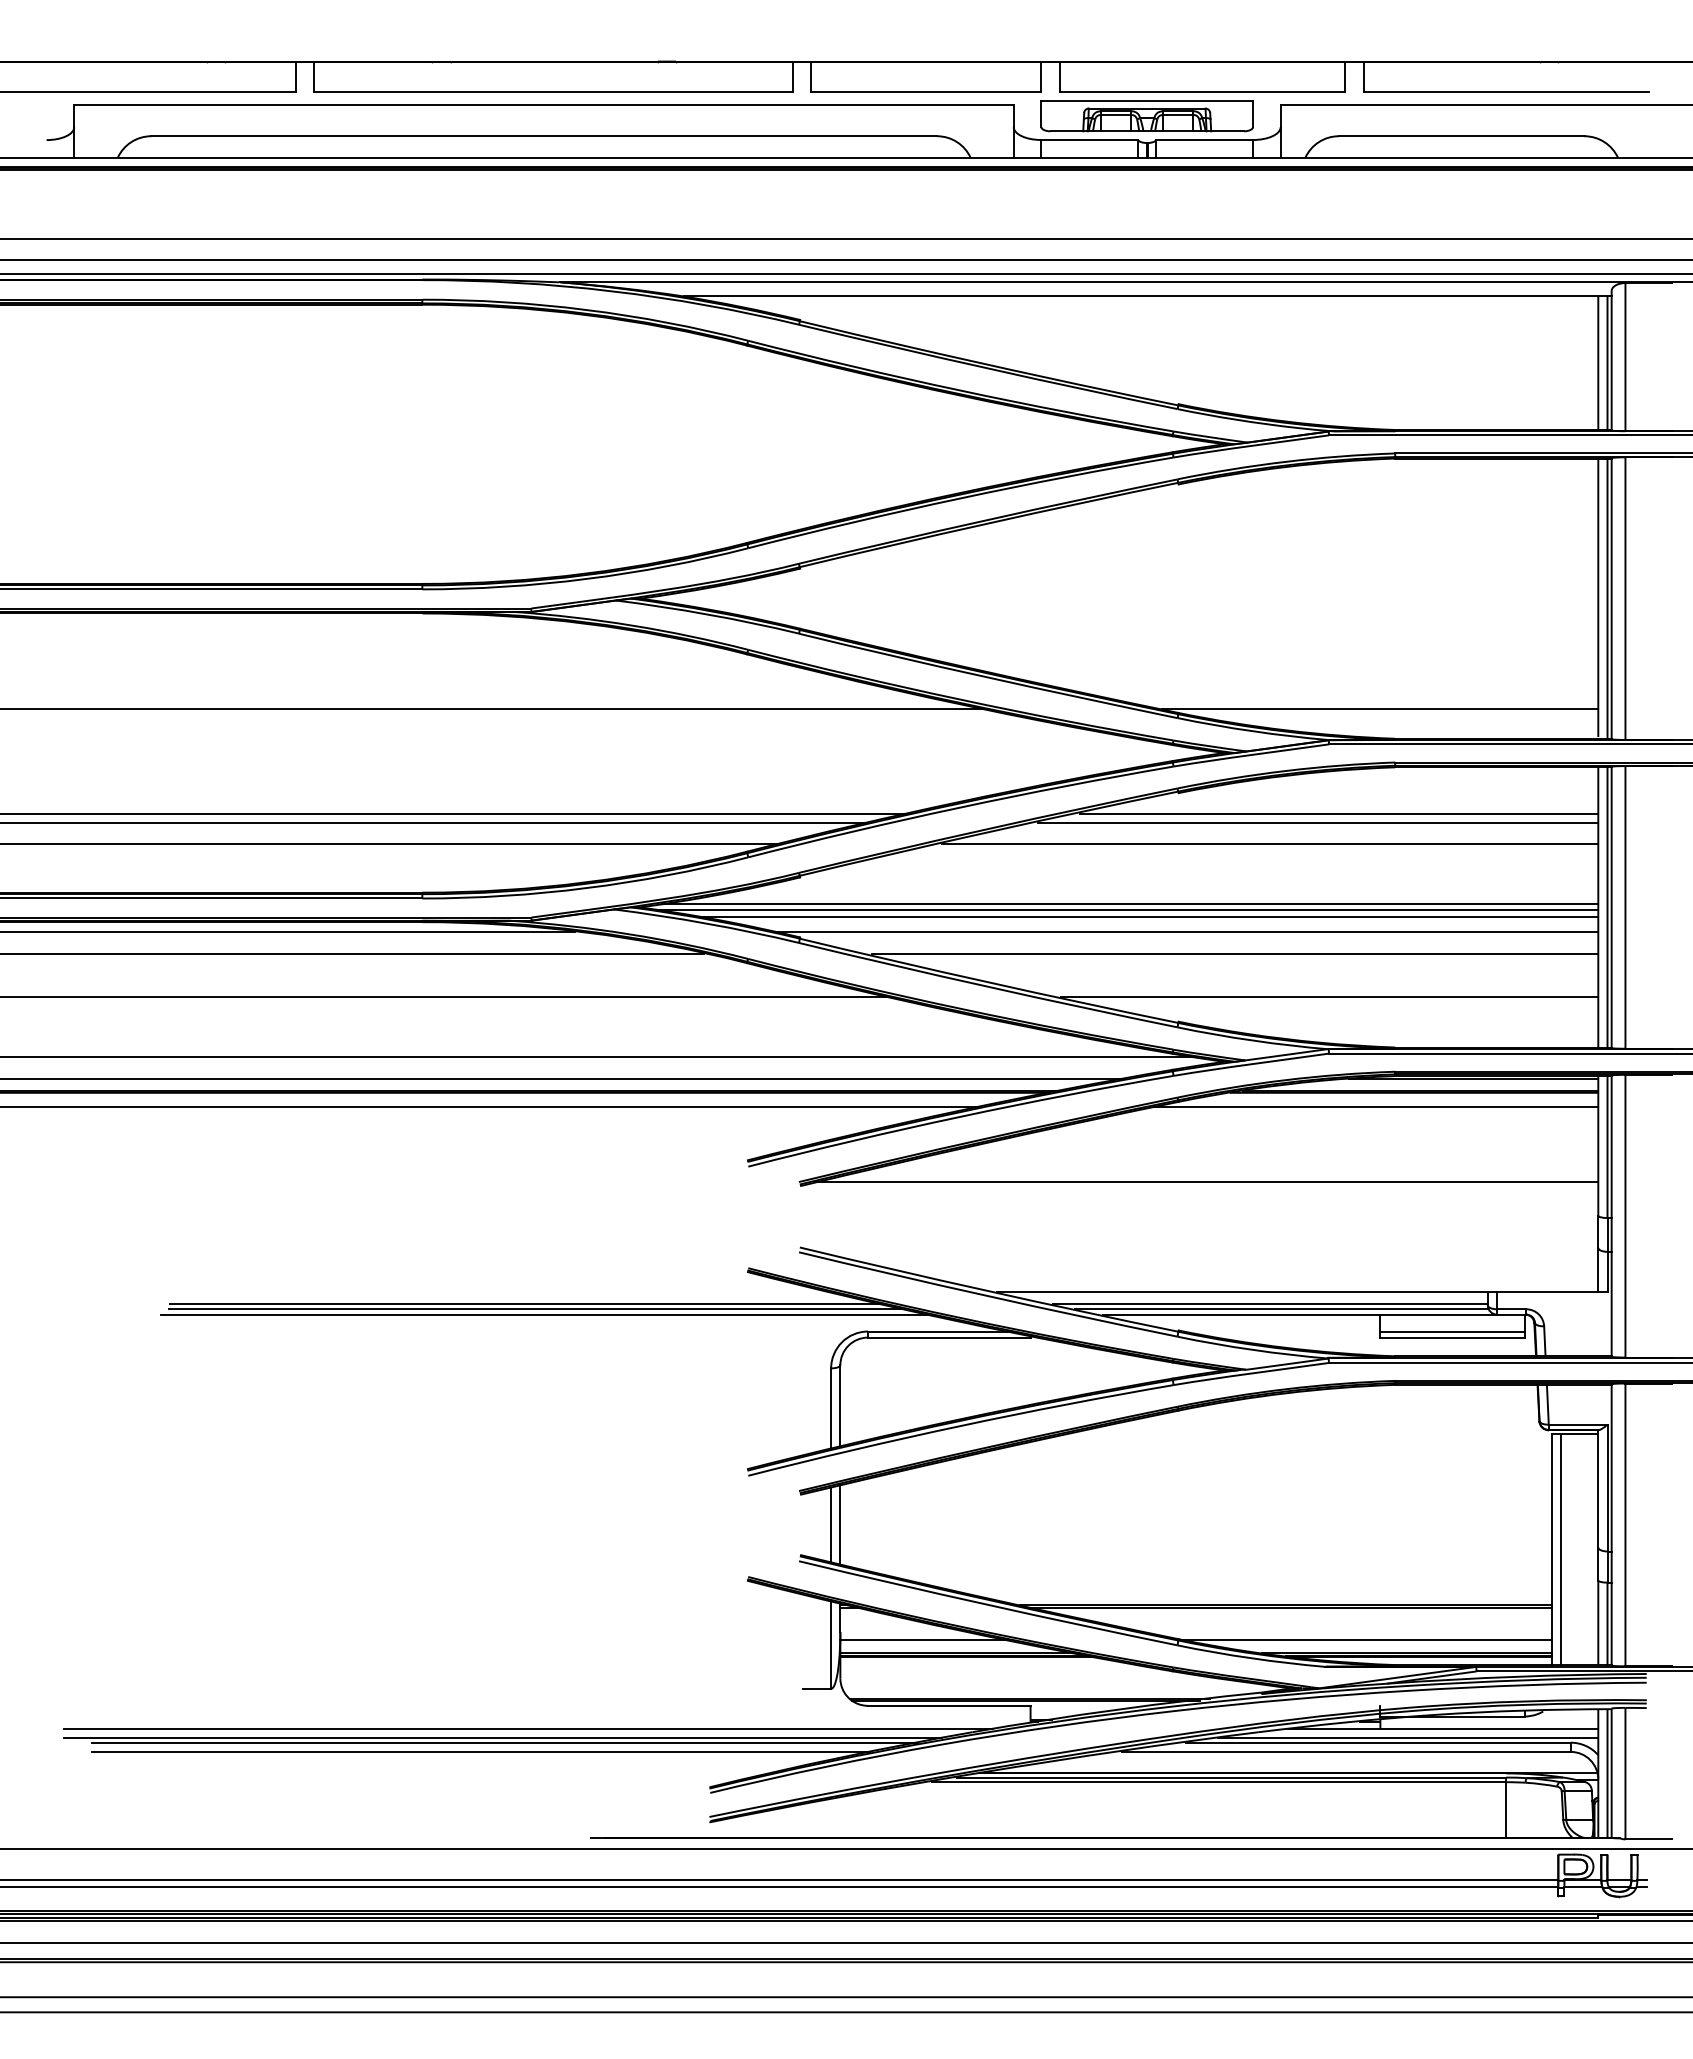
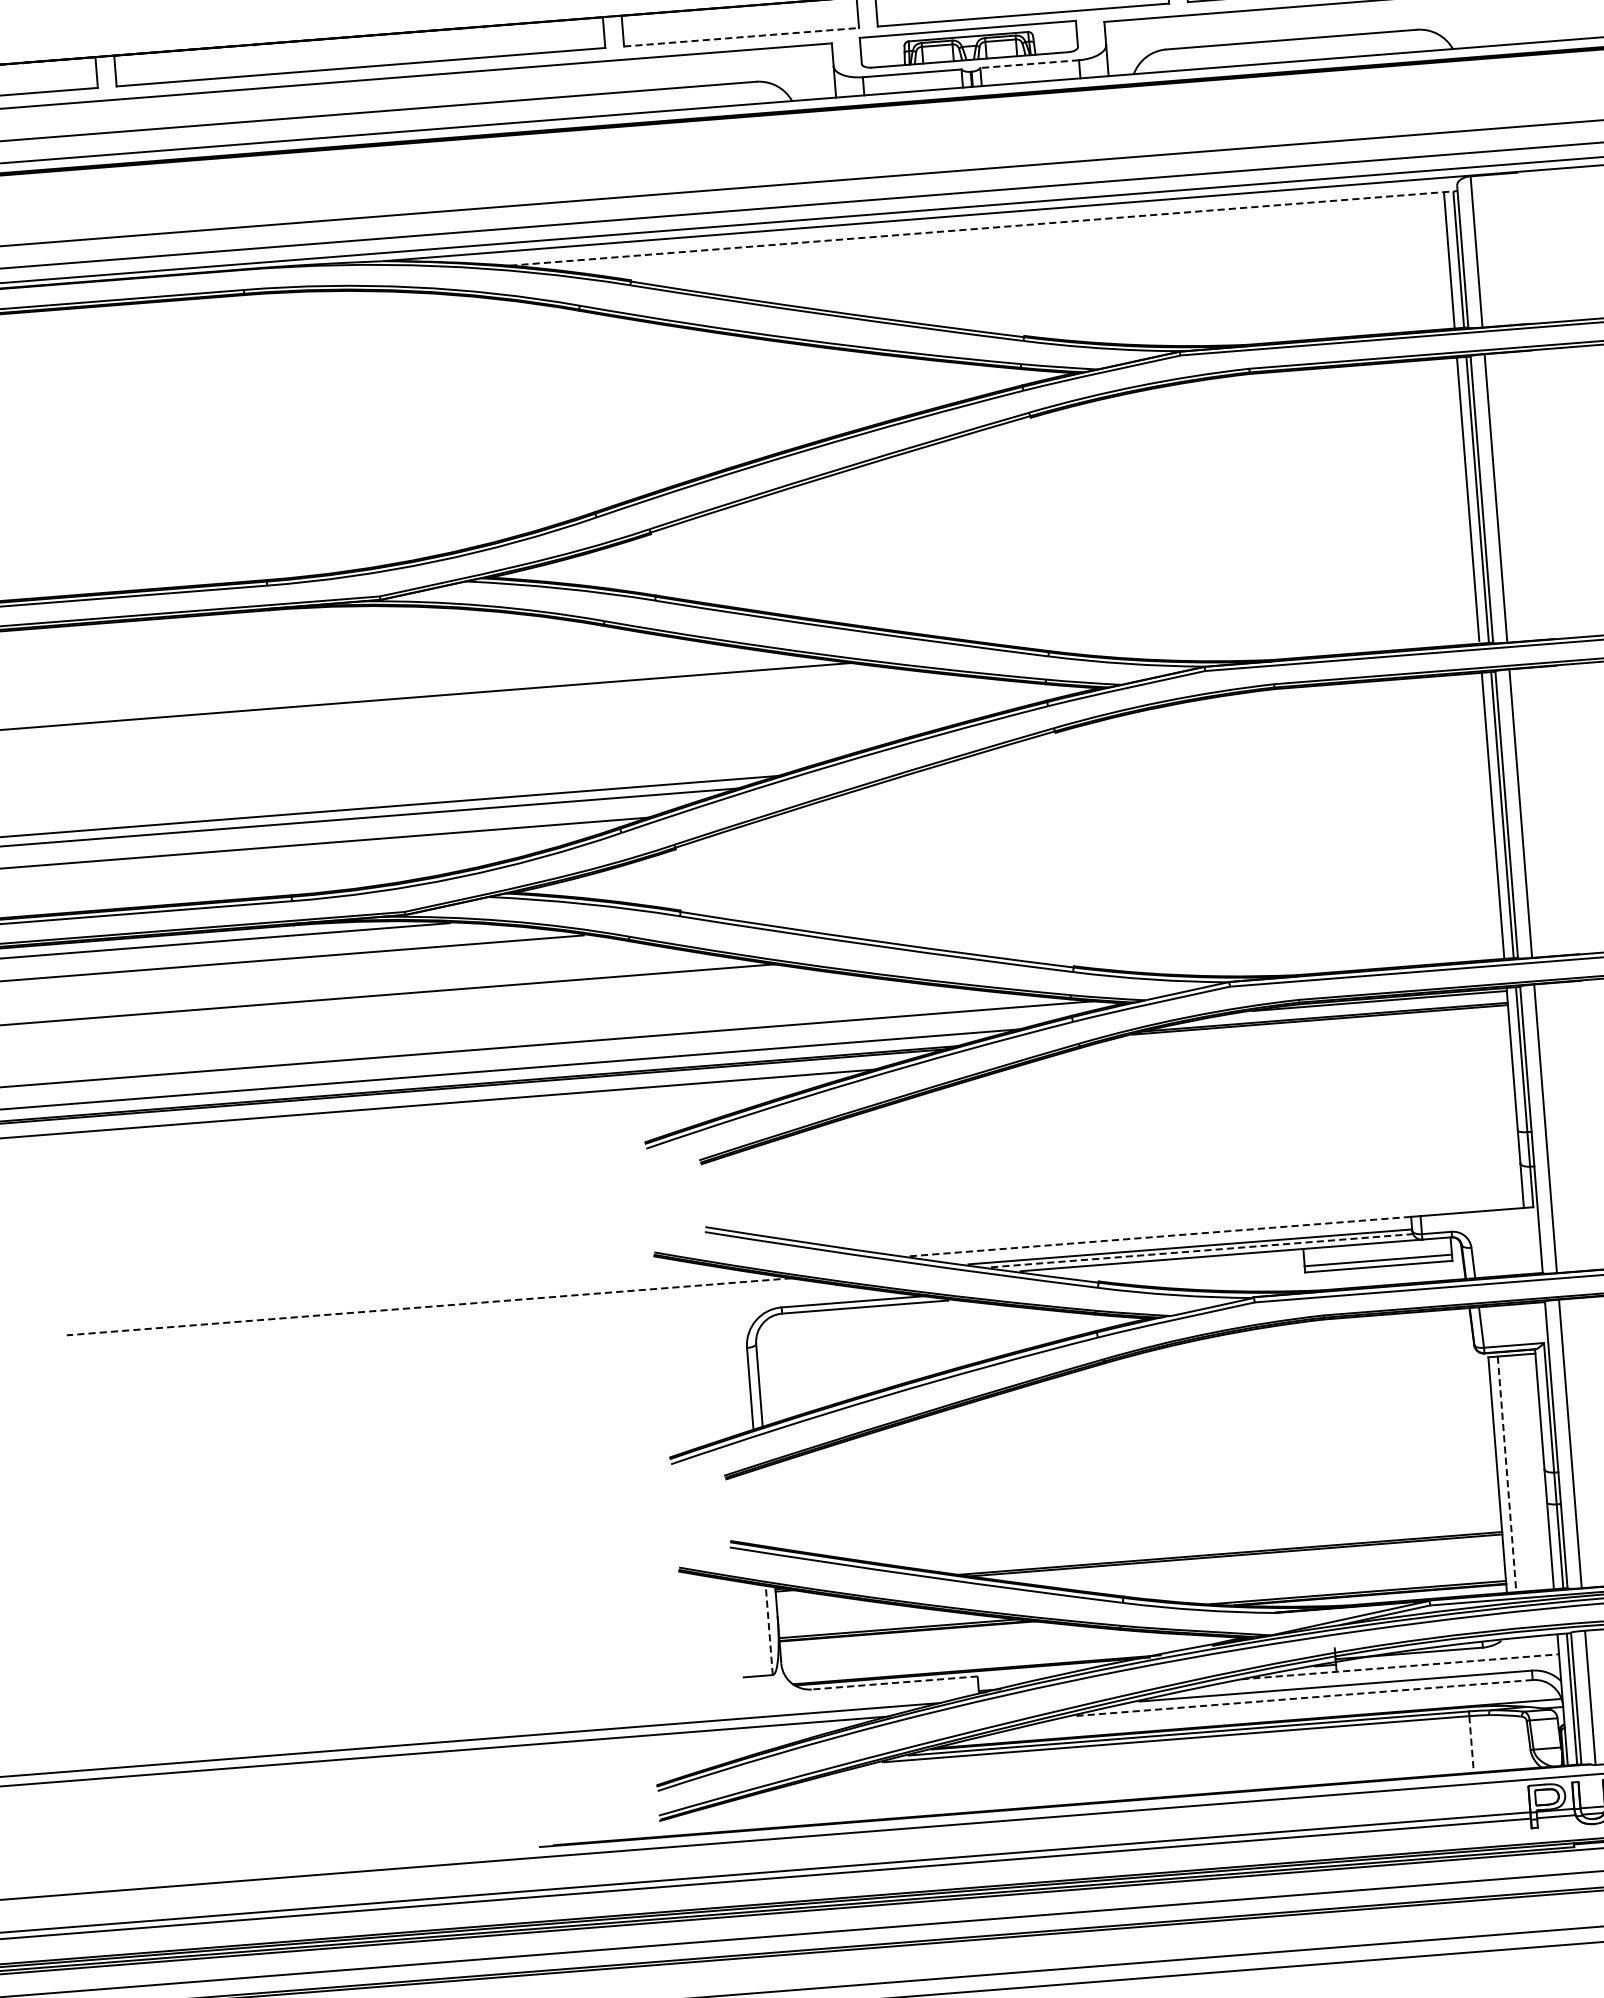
line: (926, 91) -> (741, 36), solid -> dashed
line: (1204, 140) -> (1029, 64), solid -> dashed
line: (1148, 296) -> (984, 228), solid -> dashed
line: (1379, 709) -> (1253, 631), removed
line: (1339, 813) -> (1221, 740), removed
line: (1318, 822) -> (1200, 751), removed
line: (1269, 844) -> (1152, 778), removed
line: (1130, 904) -> (1015, 850), removed
line: (1128, 910) -> (1013, 856), removed
line: (1149, 917) -> (1035, 862), removed
line: (1186, 932) -> (1074, 874), removed
line: (1235, 954) -> (1126, 893), removed
line: (1329, 997) -> (1225, 929), removed
line: (1375, 1107) -> (1281, 1037), removed
line: (1207, 1182) -> (1116, 1128), removed
line: (1242, 1291) -> (1160, 1236), solid -> dashed
line: (524, 1303) -> (428, 1306), solid -> dashed
line: (534, 1308) -> (439, 1310), removed
line: (1281, 1308) -> (1201, 1250), solid -> dashed
line: (543, 1314) -> (449, 1316), removed
line: (831, 1524) -> (759, 1507), removed
line: (840, 1524) -> (769, 1506), removed
line: (1561, 1550) -> (1507, 1475), solid -> dashed
line: (924, 1639) -> (864, 1617), removed
line: (1367, 1639) -> (1316, 1581), removed
line: (831, 1645) -> (769, 1630), solid -> dashed
line: (948, 1705) -> (893, 1682), solid -> dashed
line: (1443, 1728) -> (1401, 1666), solid -> dashed
line: (1408, 1738) -> (1366, 1679), removed
line: (504, 1742) -> (443, 1756), removed
line: (480, 1751) -> (419, 1767), removed
line: (1345, 1751) -> (1302, 1697), solid -> dashed
line: (1506, 1809) -> (1471, 1744), solid -> dashed

